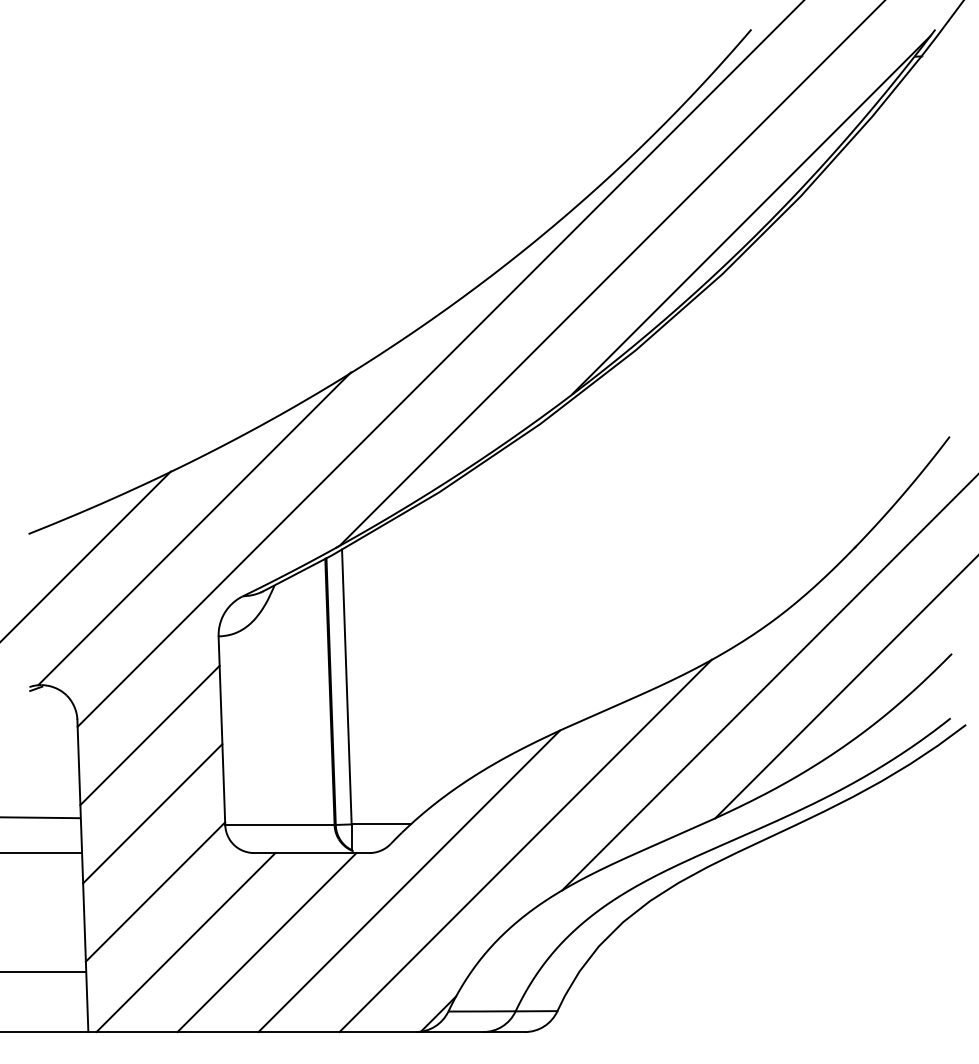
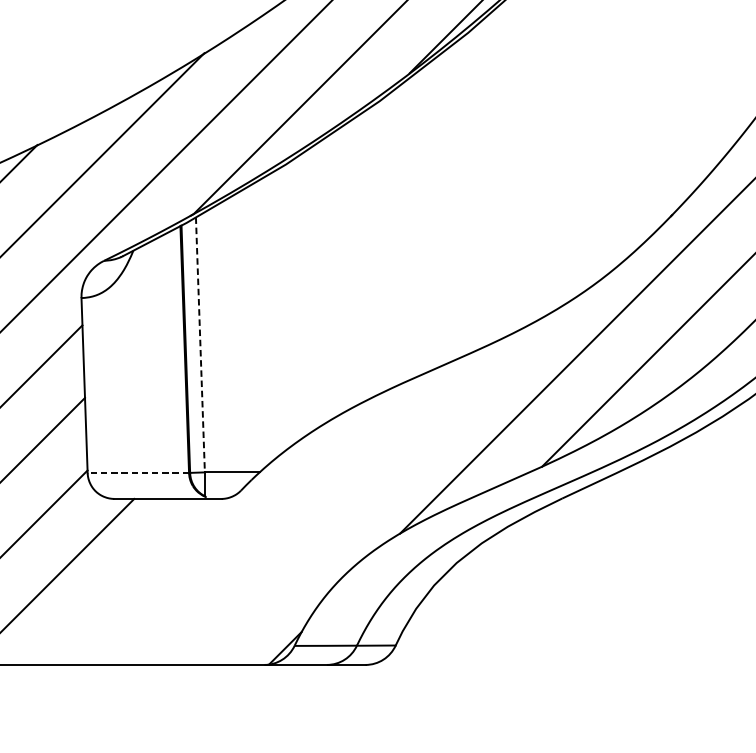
line: (346, 686) -> (200, 344), solid -> dashed
line: (279, 825) -> (137, 473), solid -> dashed
line: (525, 845) -> (366, 491), removed
line: (409, 881) -> (258, 525), removed
line: (266, 942) -> (125, 581), removed

